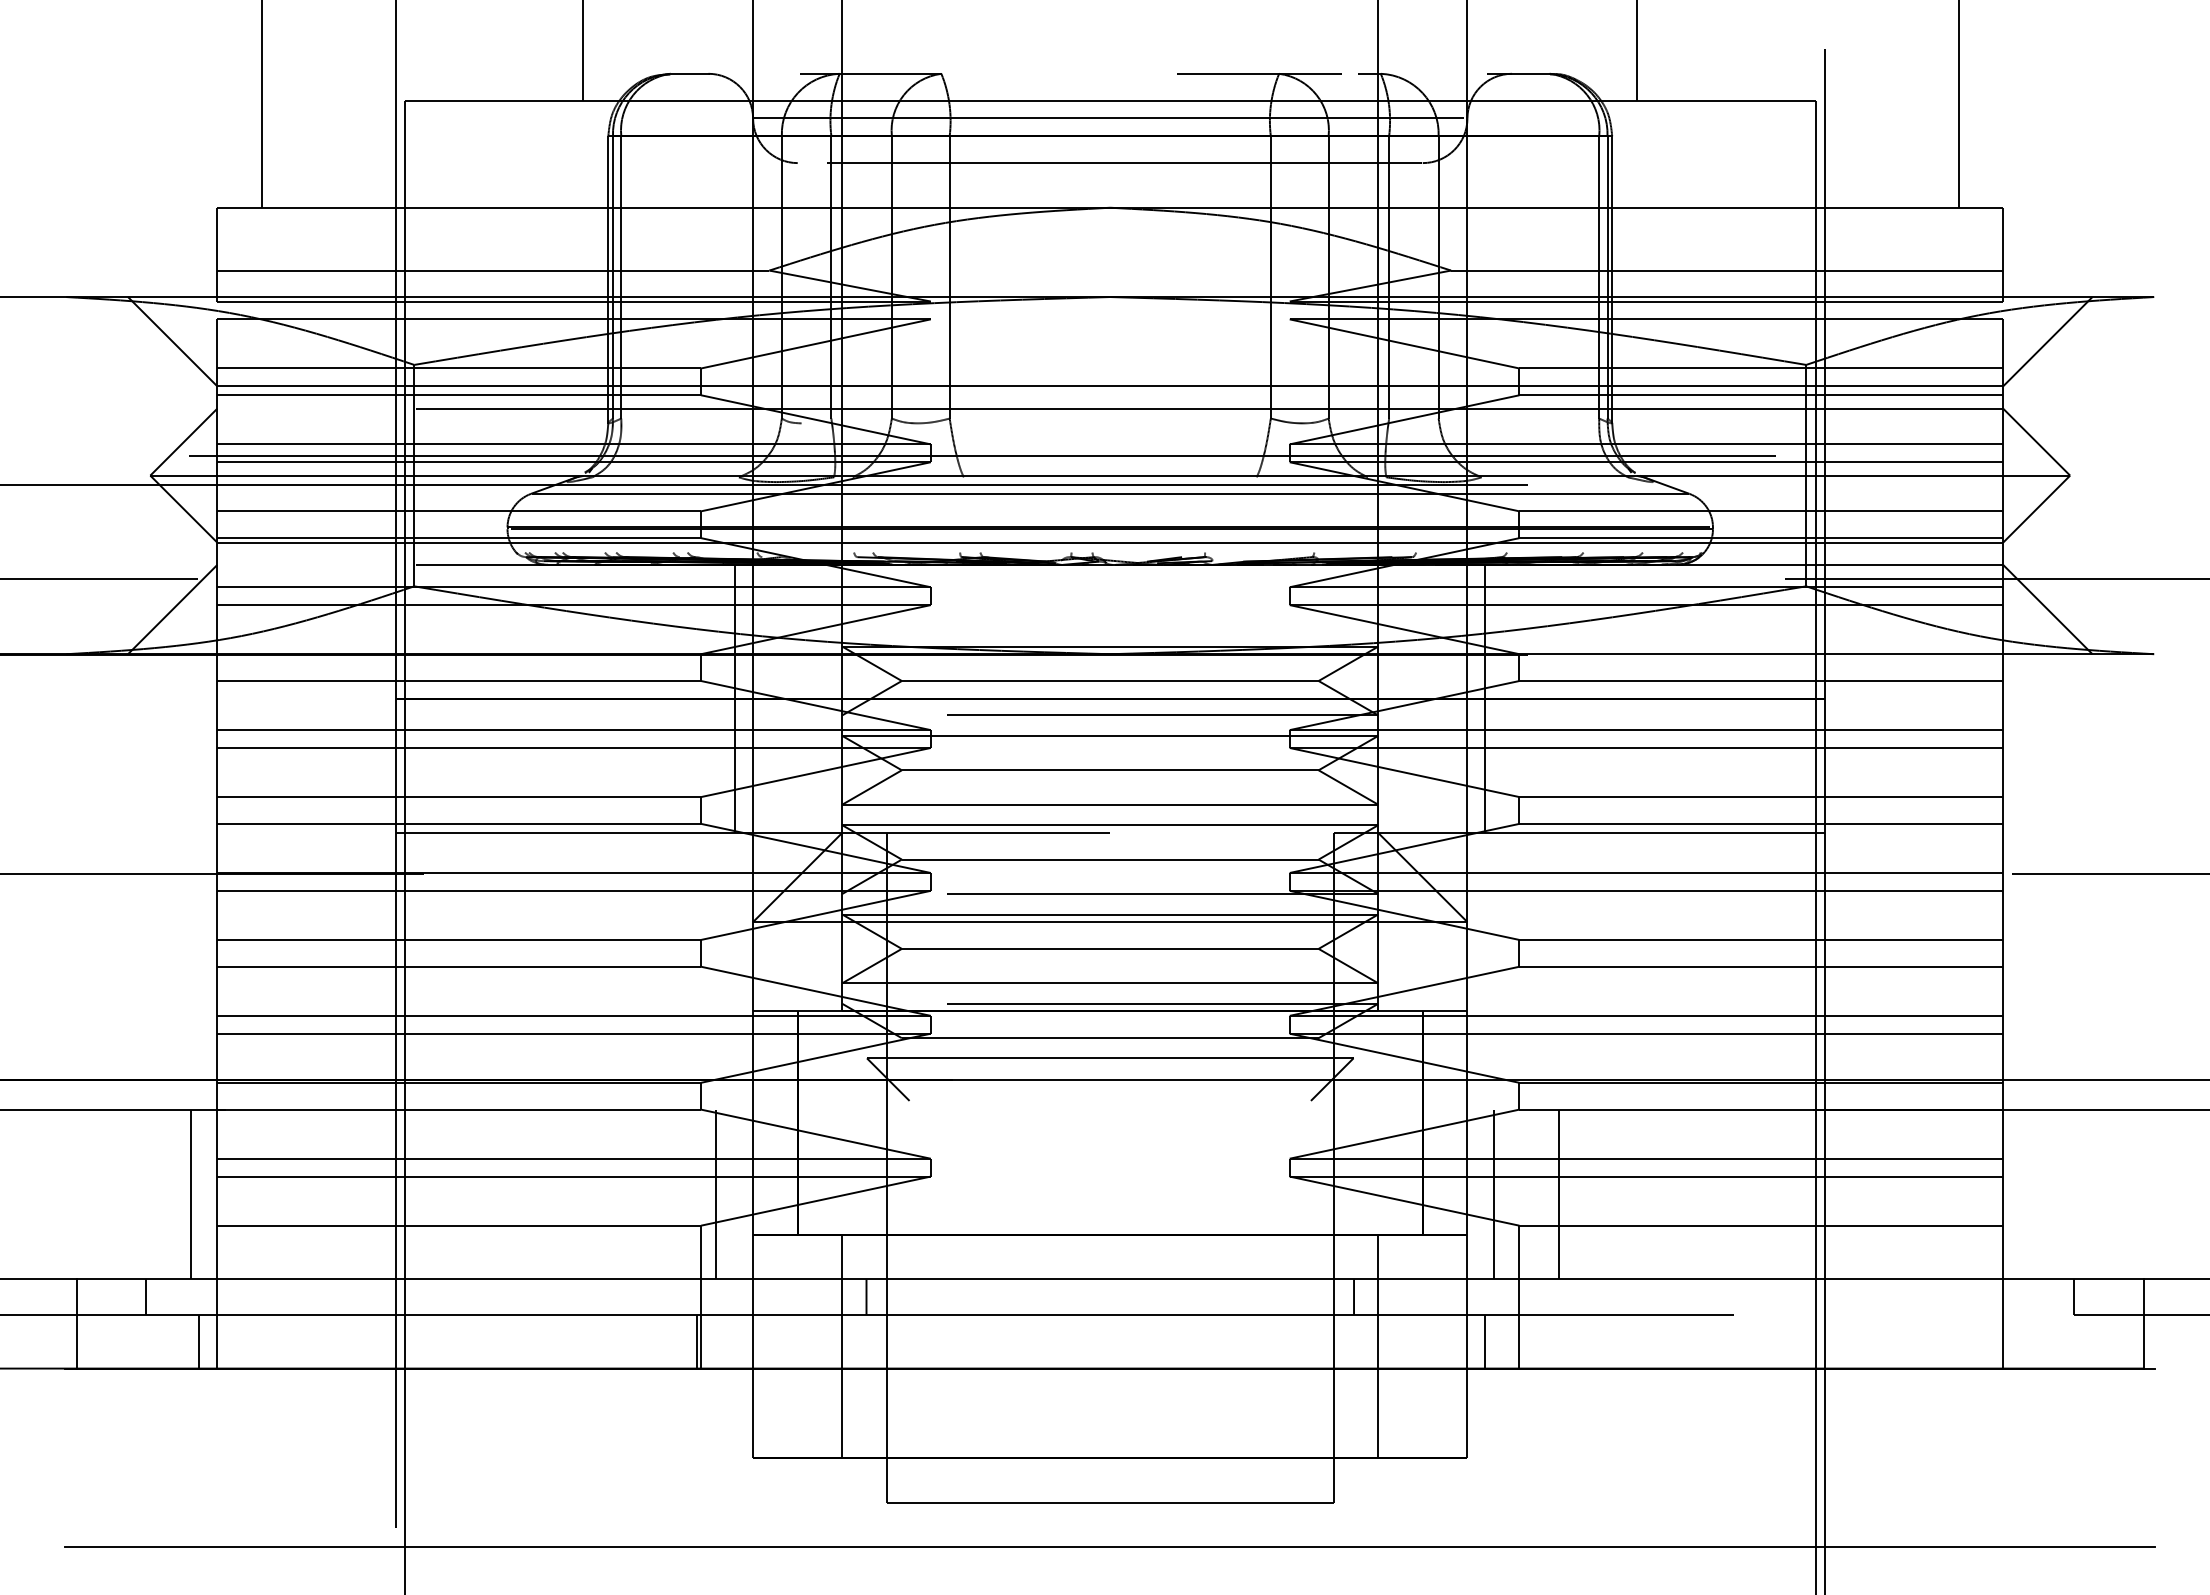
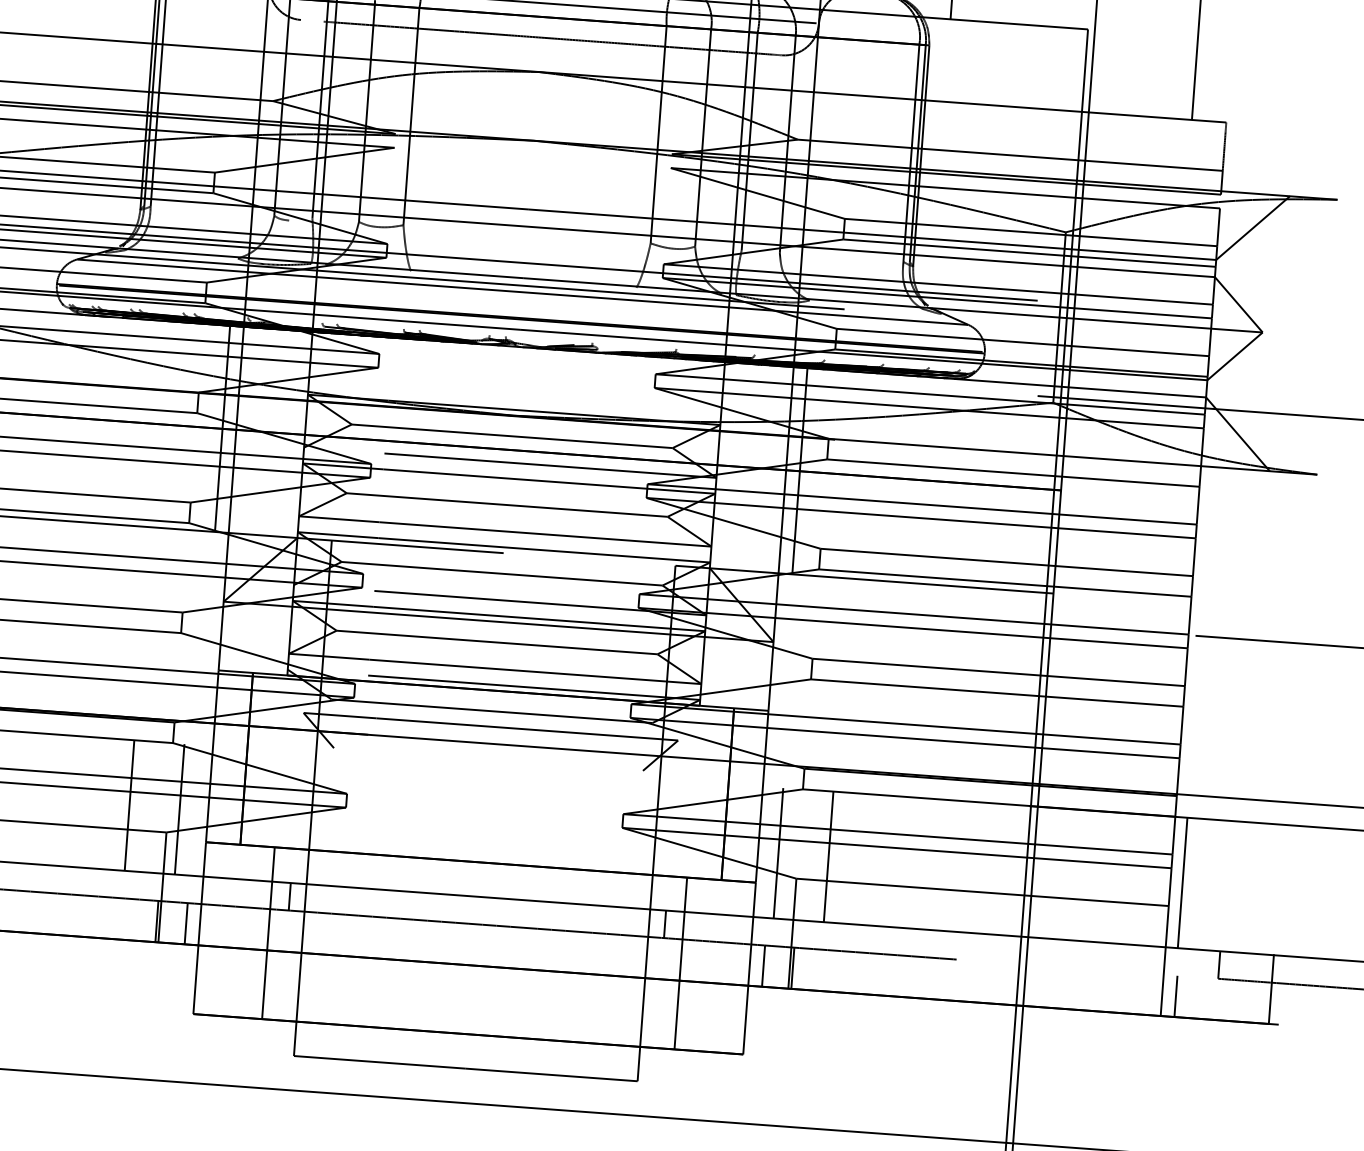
line: (650, 1194) -> (129, 805), added
line: (2018, 1194) -> (1182, 882), added
line: (735, 1341) -> (186, 923), added
line: (1523, 1341) -> (792, 968), added
line: (2021, 1341) -> (1176, 996), added

